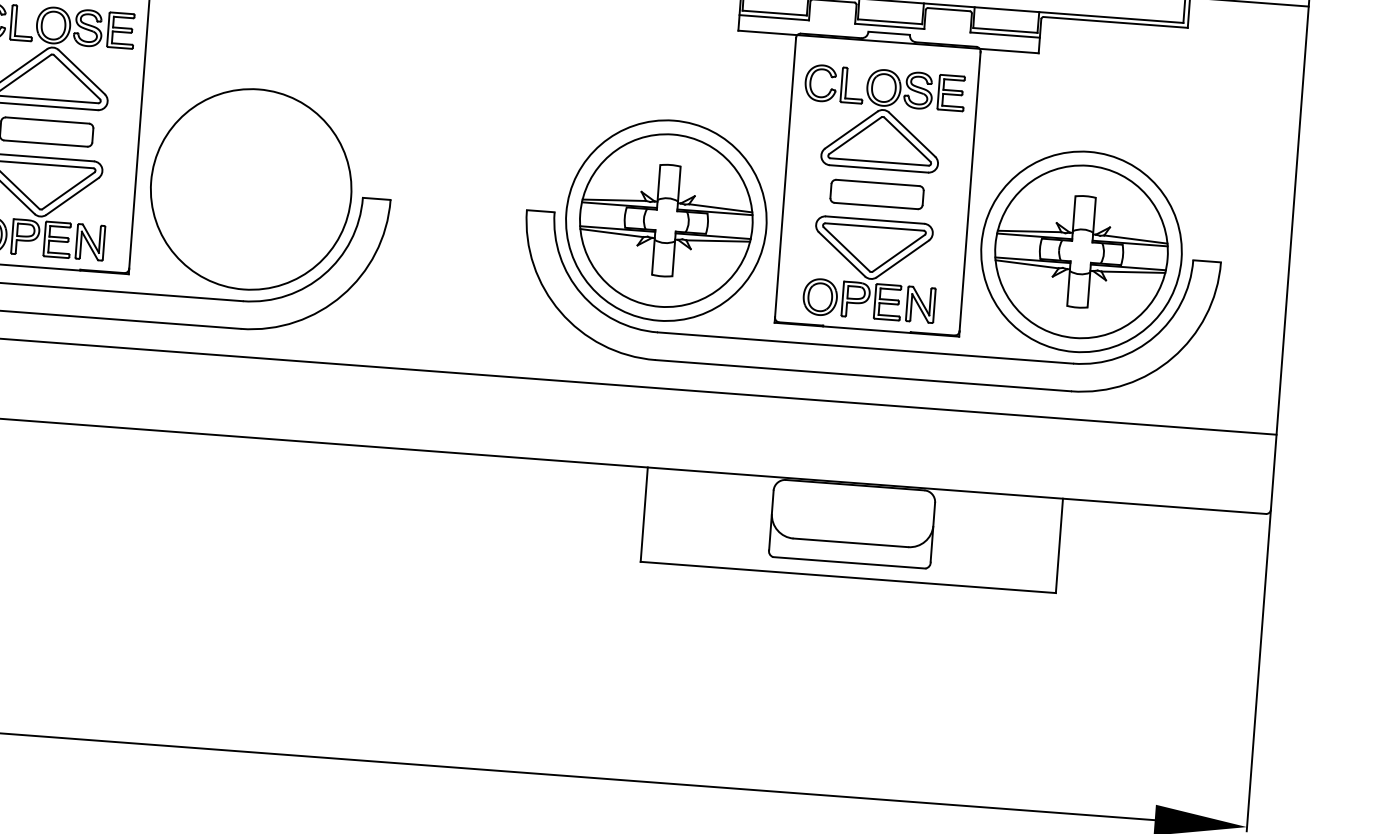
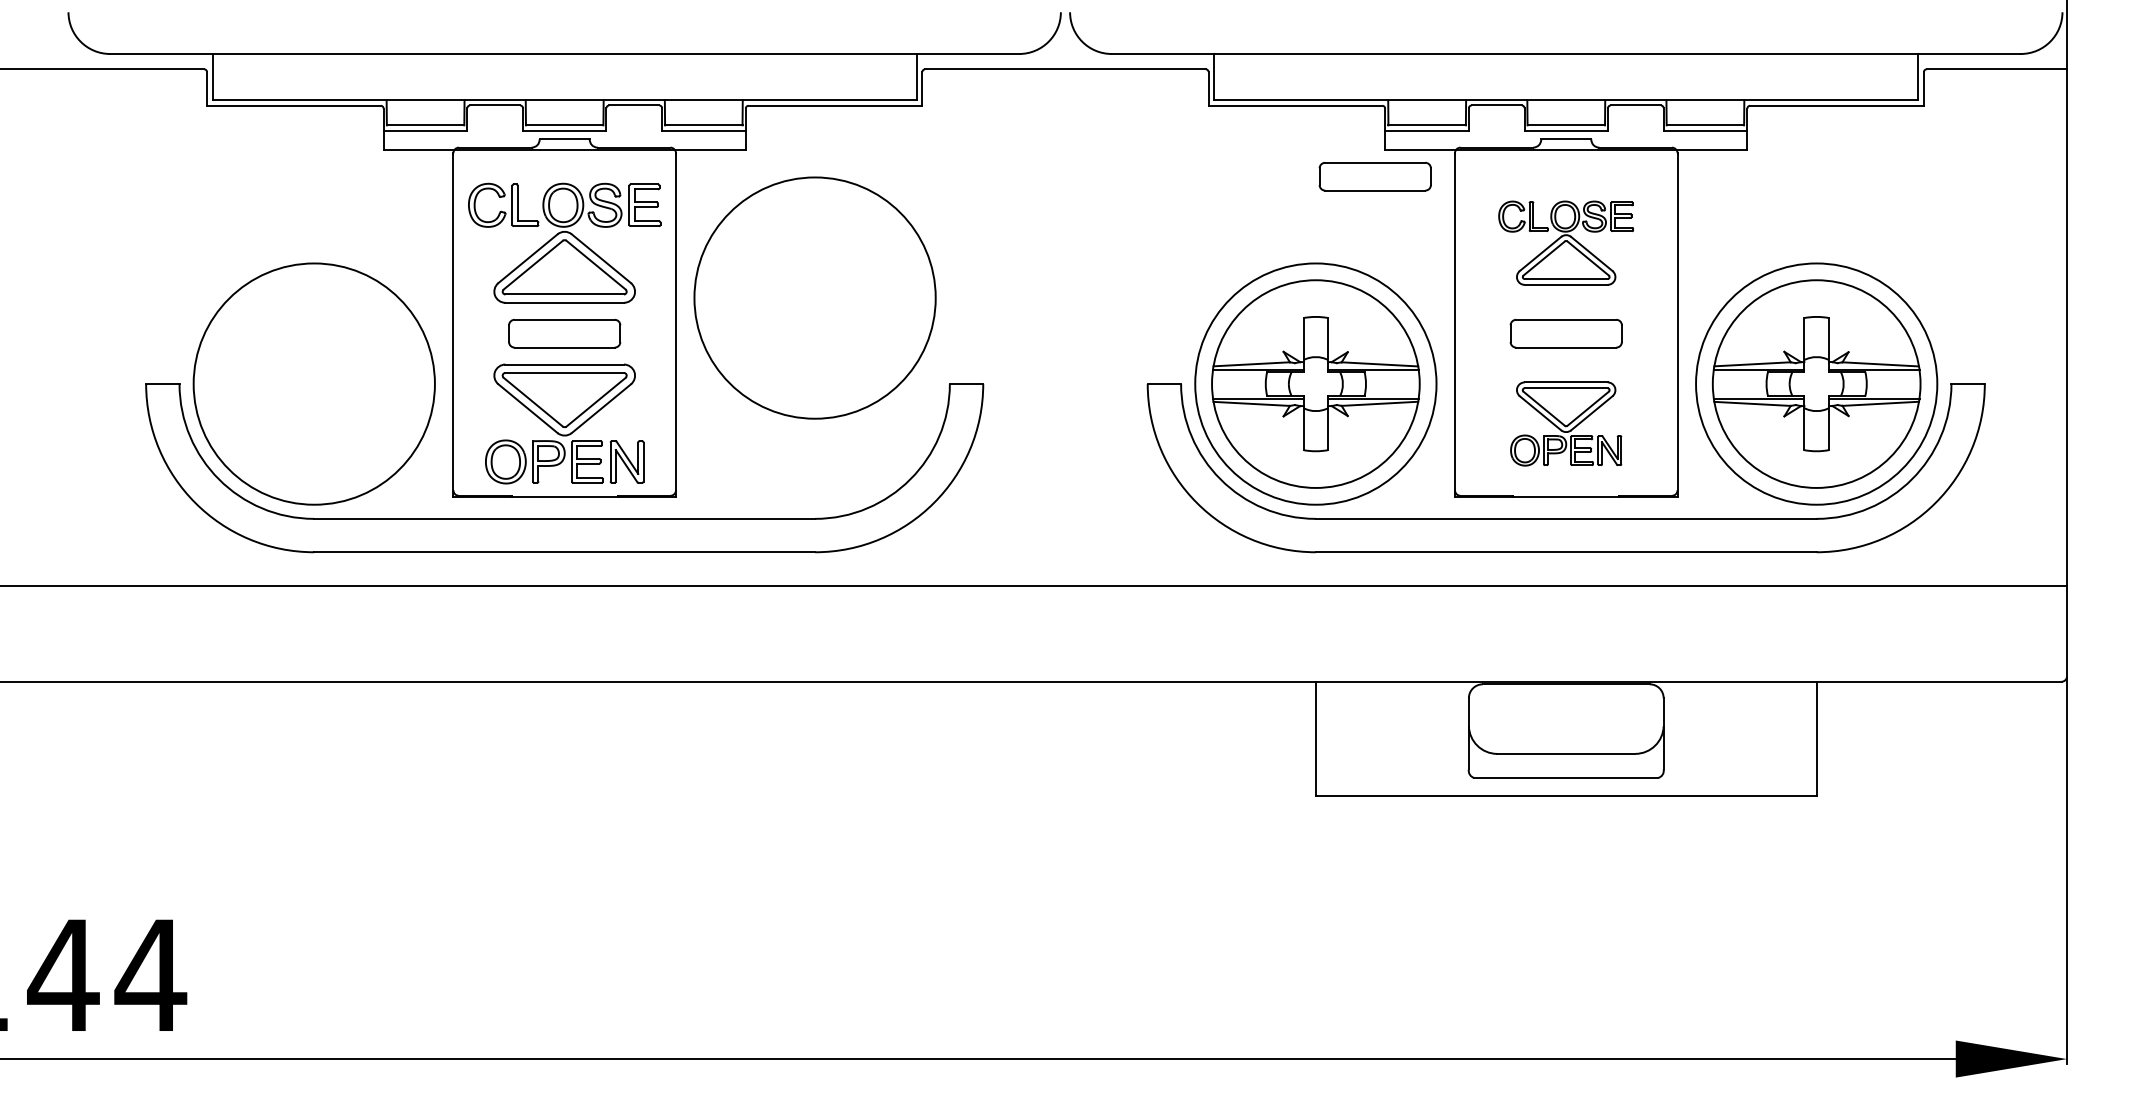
part: (727, 52) -> (1374, 176), added
part: (882, 118) -> (1565, 242), size x0.7
circle: (250, 188) -> (814, 297), moved
part: (870, 268) -> (1565, 423), size x0.7

